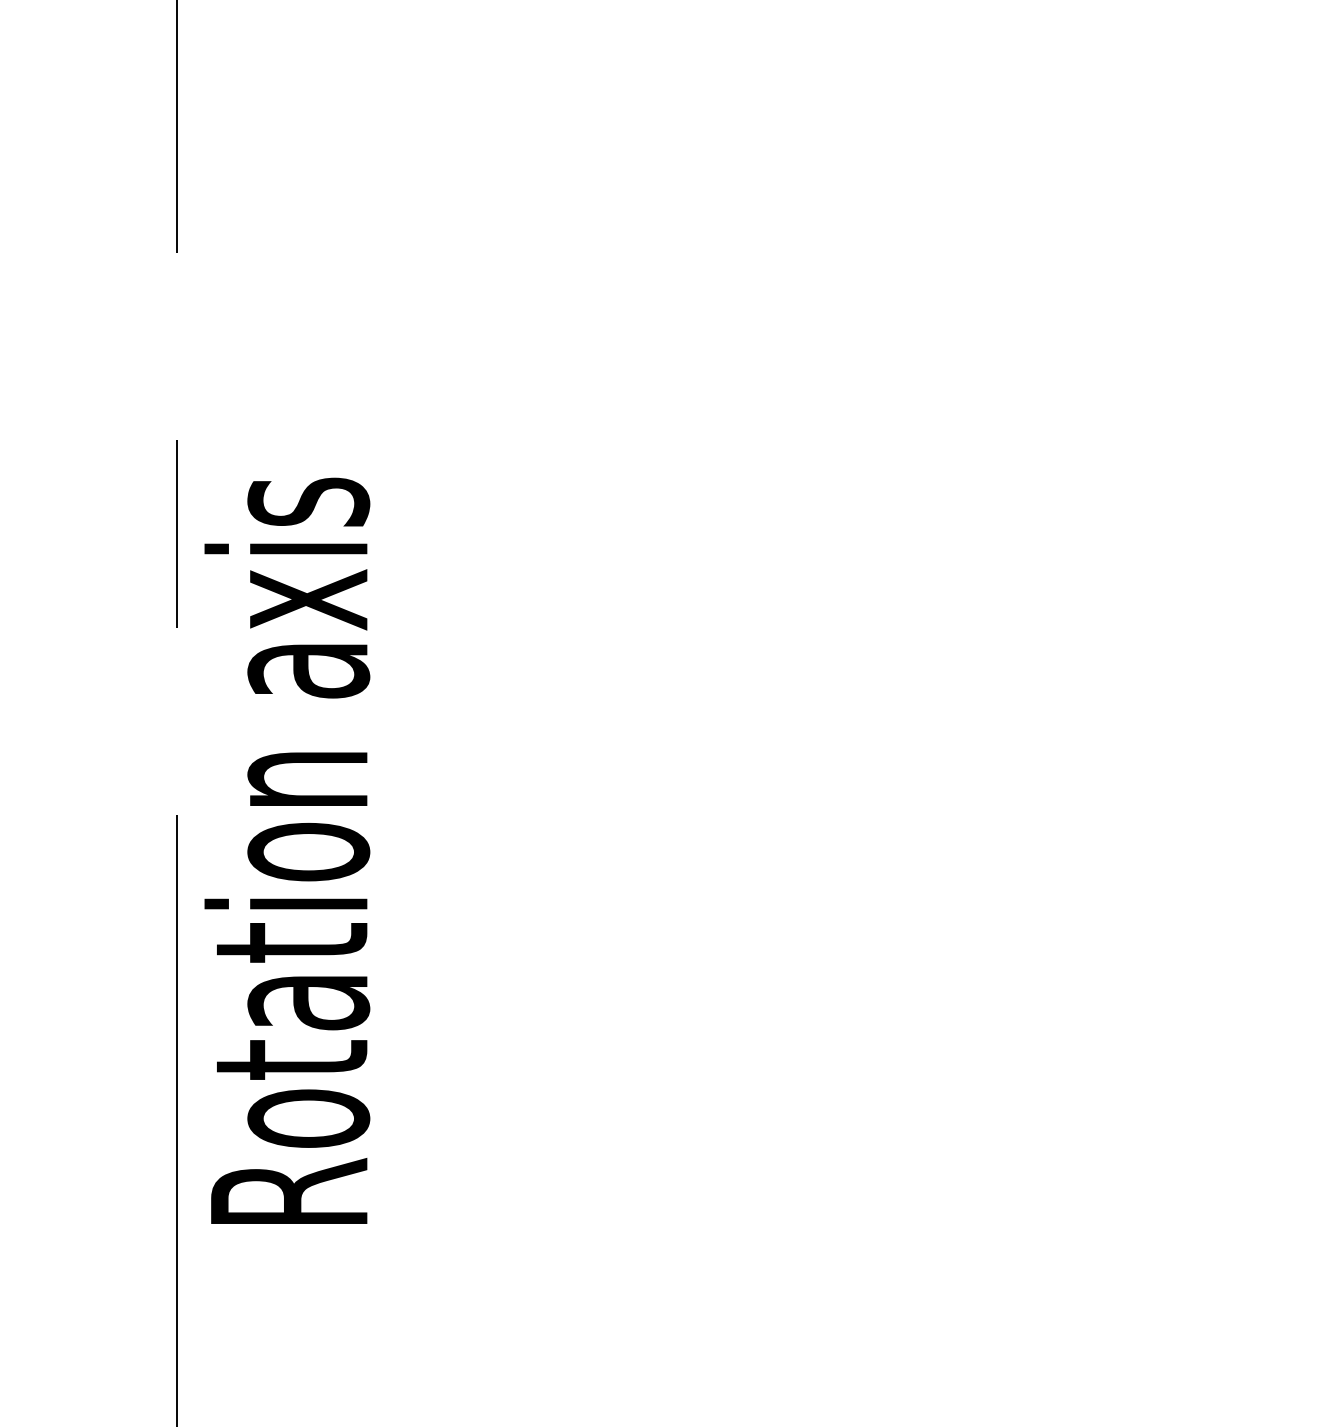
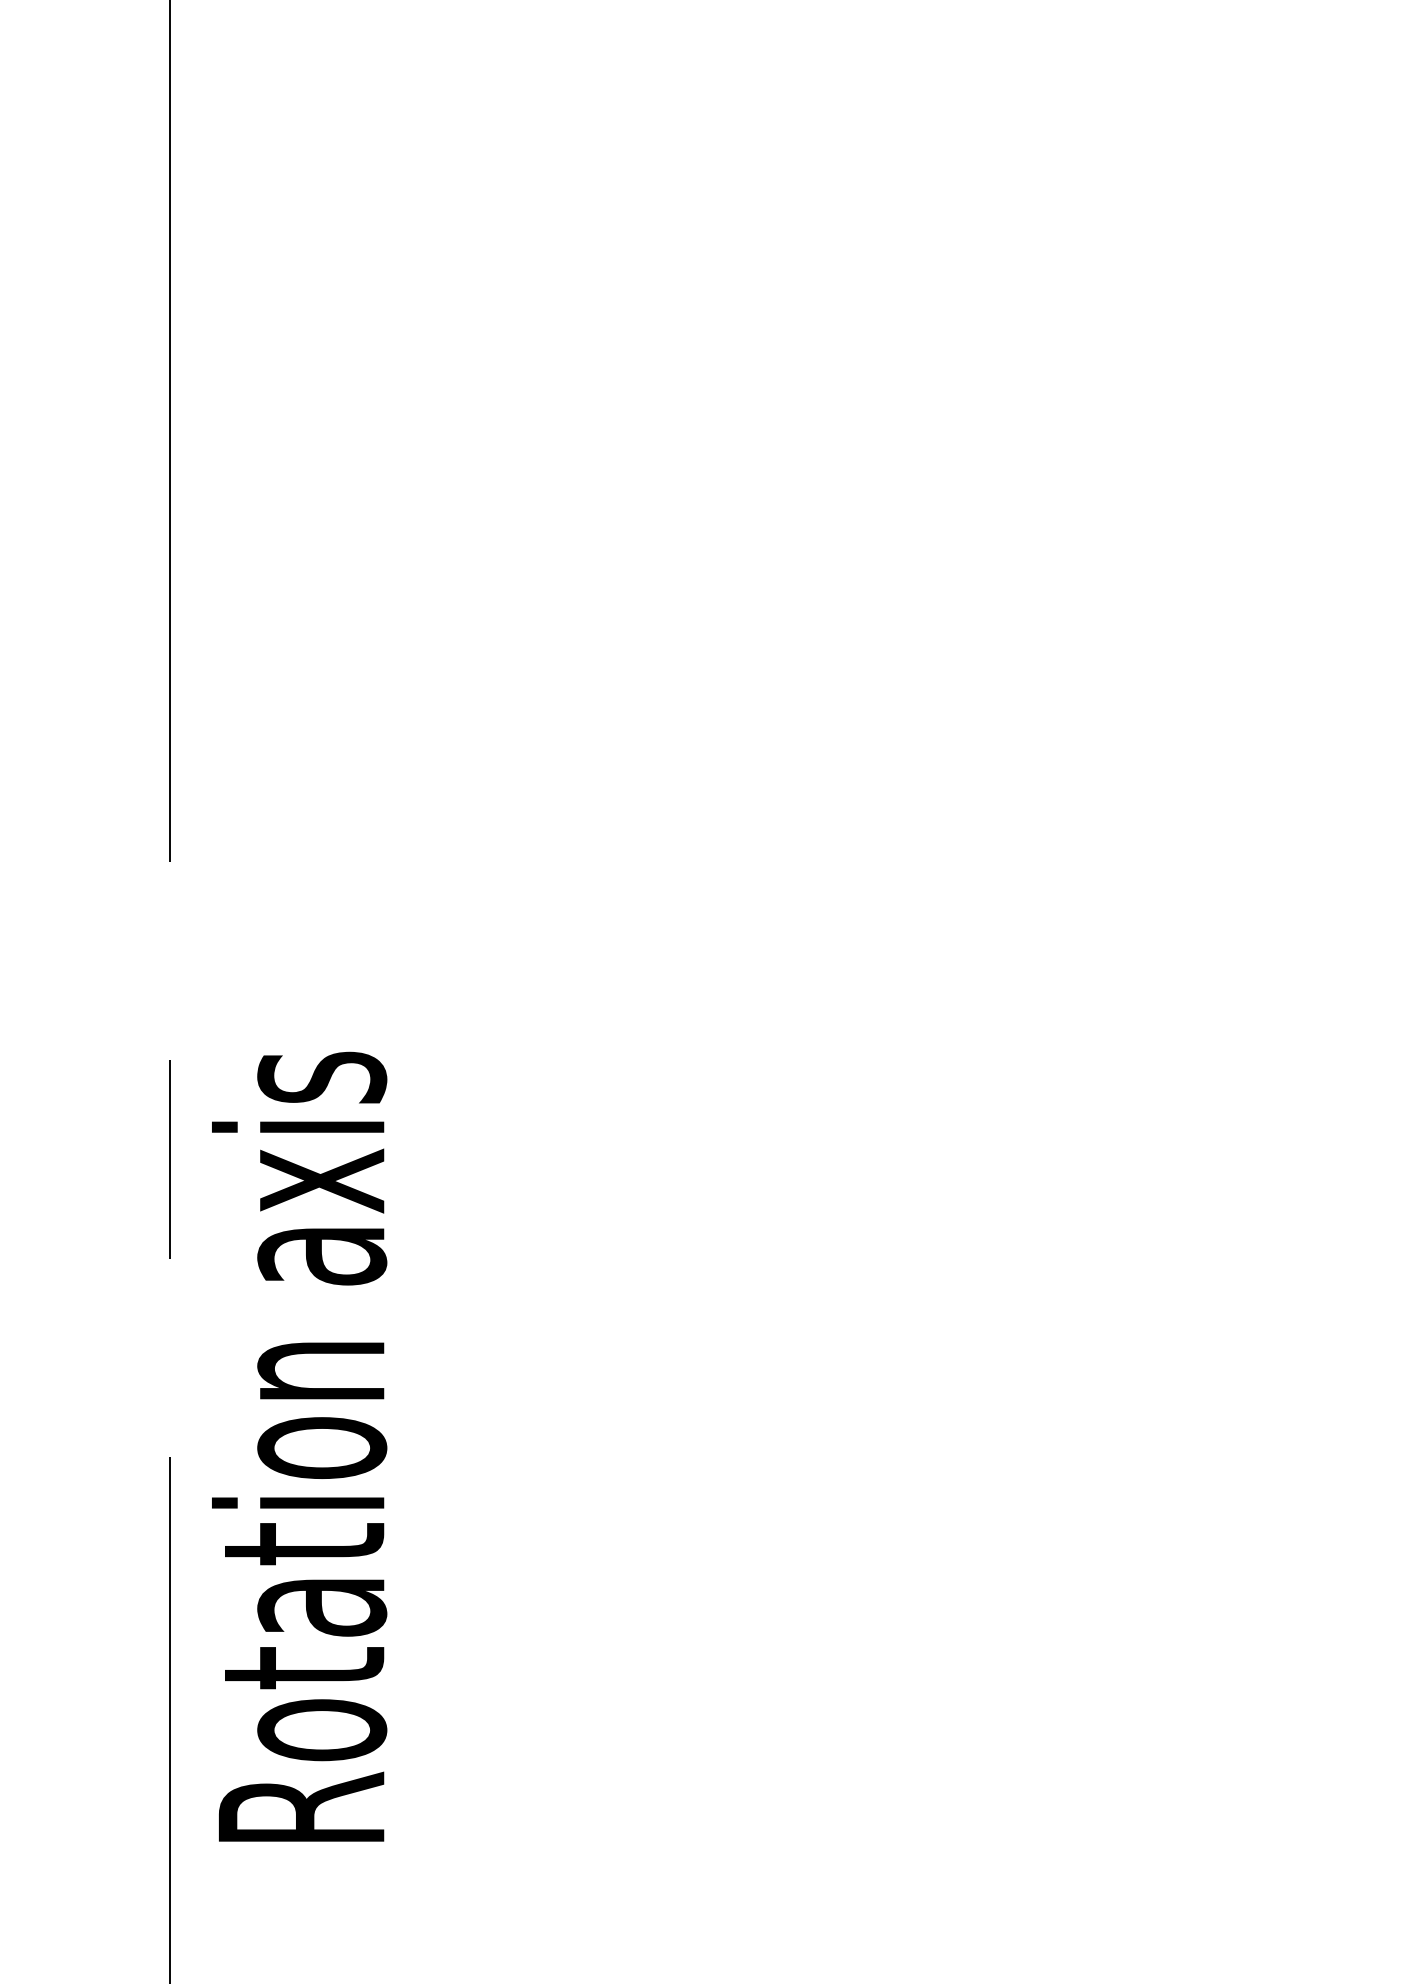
text: (287, 850) -> (299, 1446), moved

